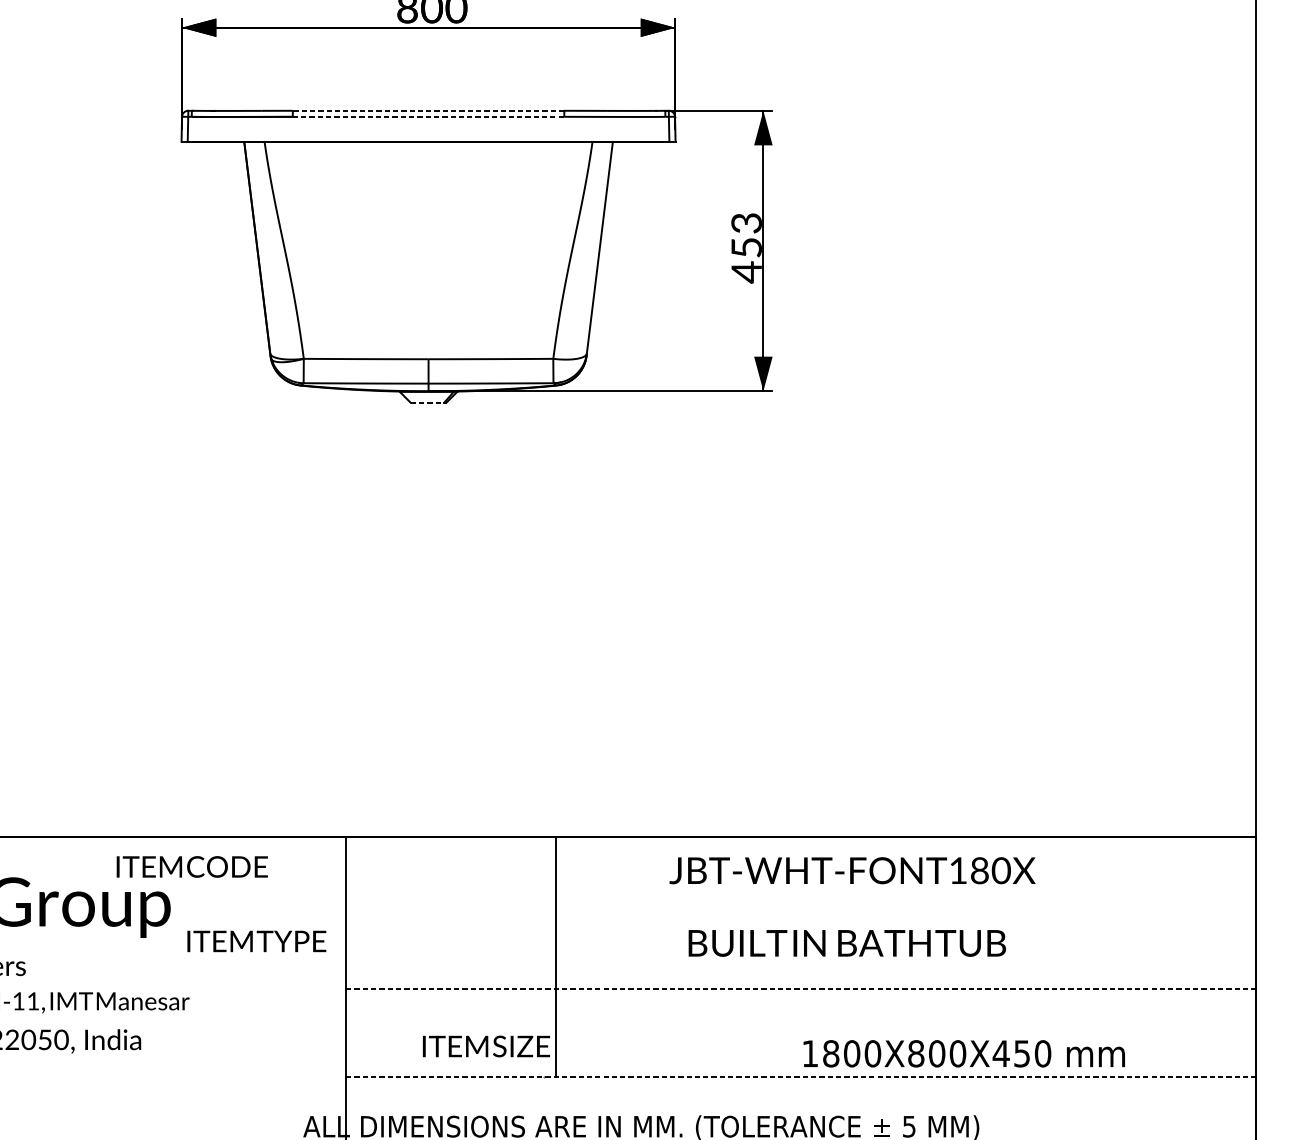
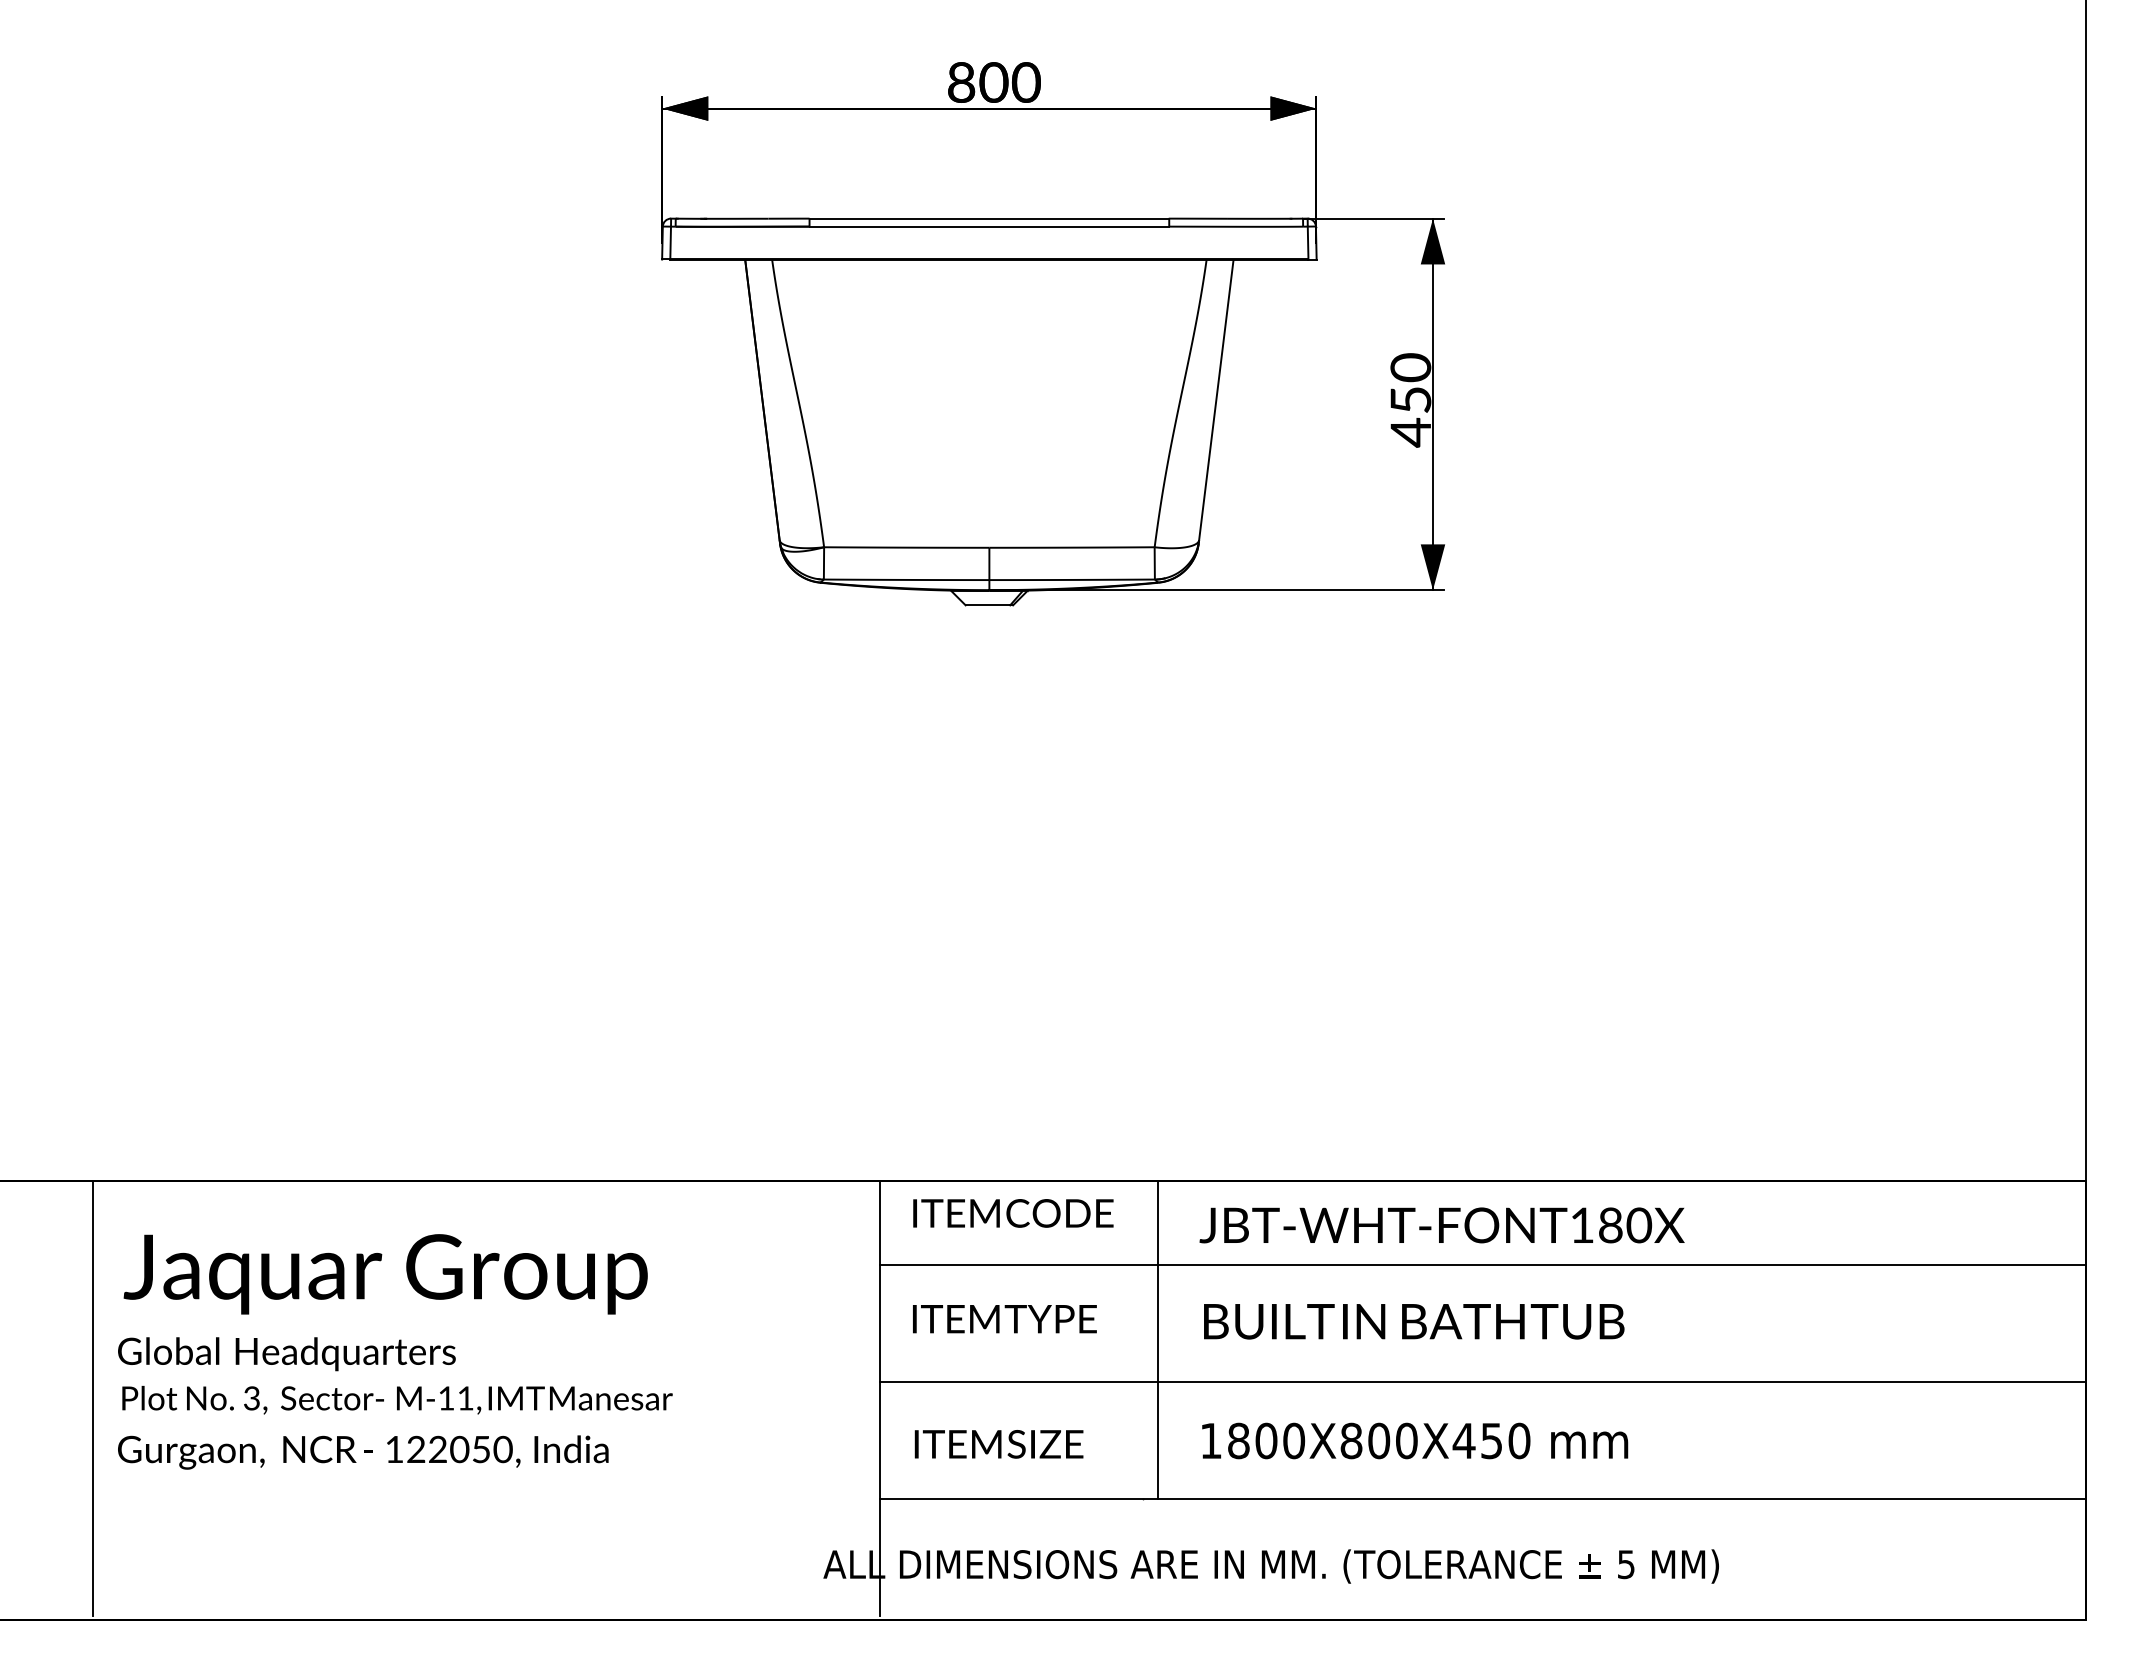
line: (428, 110) -> (989, 218), dashed -> solid
line: (428, 116) -> (989, 226), dashed -> solid
text: (746, 223) -> (1410, 367), 453 -> 450
line: (427, 402) -> (988, 605), dashed -> solid
text: (192, 867) -> (1013, 1213), moved
text: (852, 870) -> (1441, 1225), moved
line: (800, 900) -> (1482, 1265), added
text: (256, 941) -> (1004, 1319), moved
text: (847, 943) -> (1414, 1321), moved
line: (800, 989) -> (1482, 1382), dashed -> solid
text: (486, 1046) -> (998, 1444), moved
text: (964, 1053) -> (1415, 1440), moved
line: (800, 1077) -> (1482, 1499), dashed -> solid

